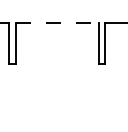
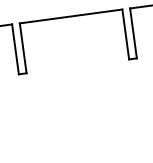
line: (57, 23) -> (71, 16), dashed -> solid

